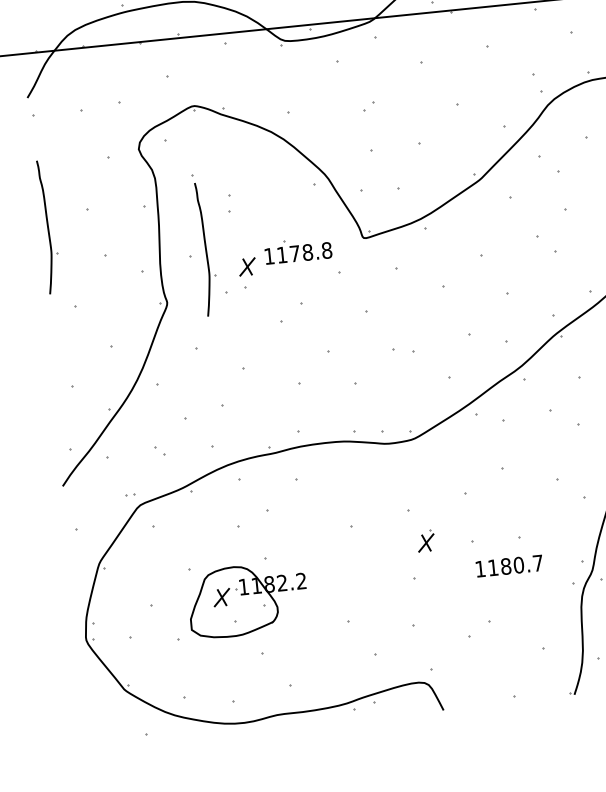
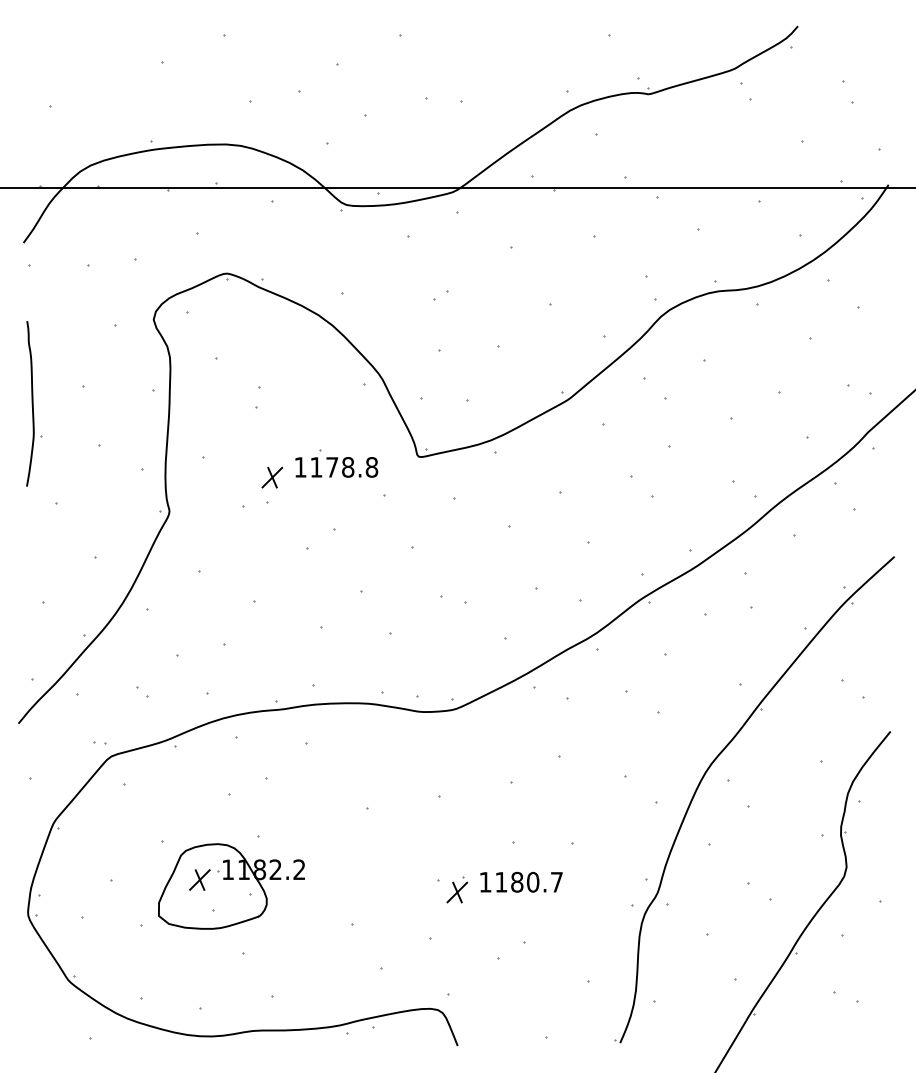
part: (207, 248) -> (225, 450), removed
part: (426, 540) -> (457, 889), moved
text: (509, 565) -> (521, 881), moved

